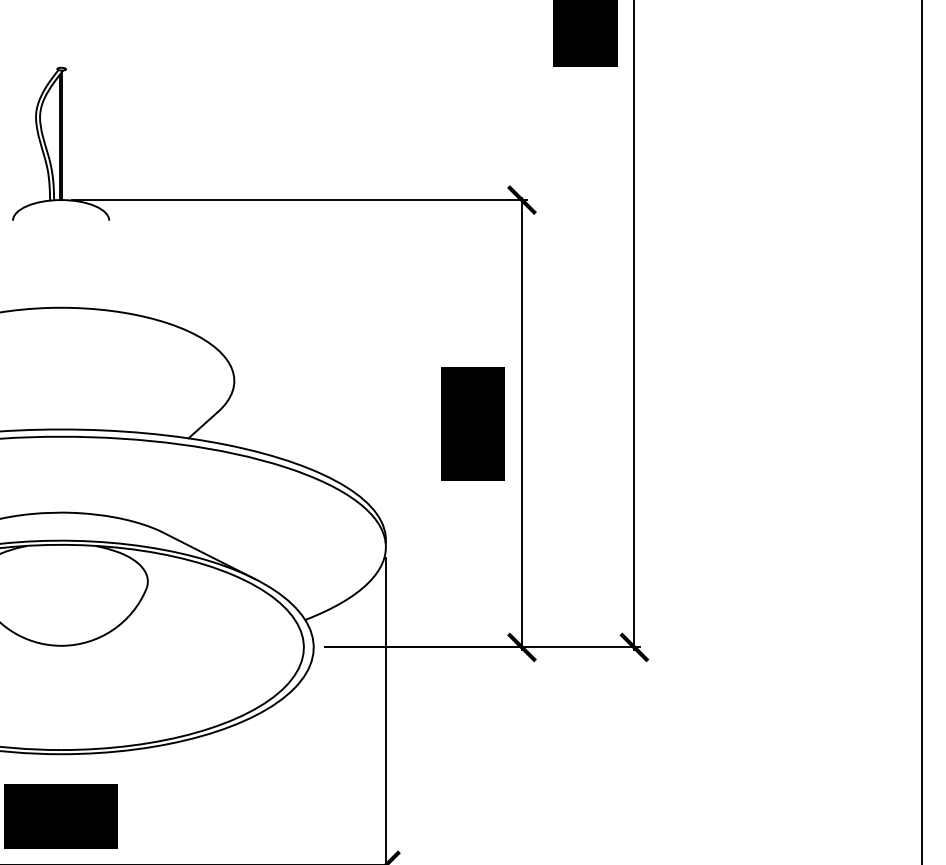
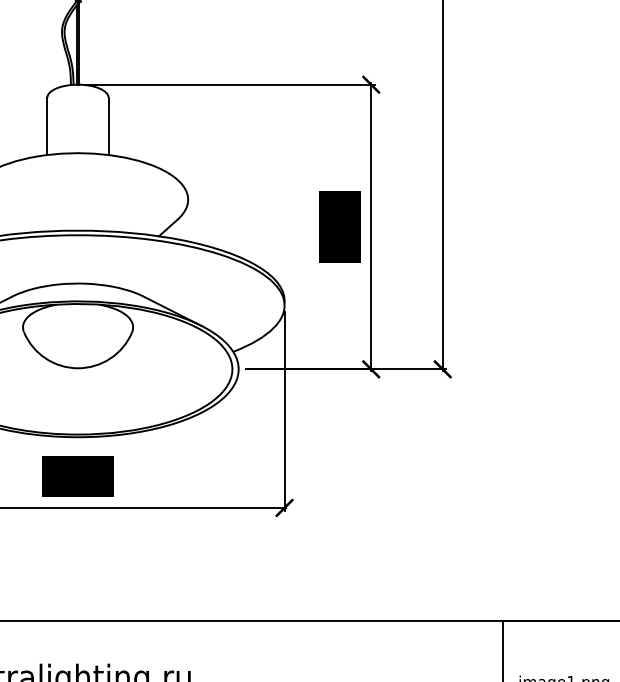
line: (13, 265) -> (47, 126), added
line: (109, 265) -> (108, 126), added

